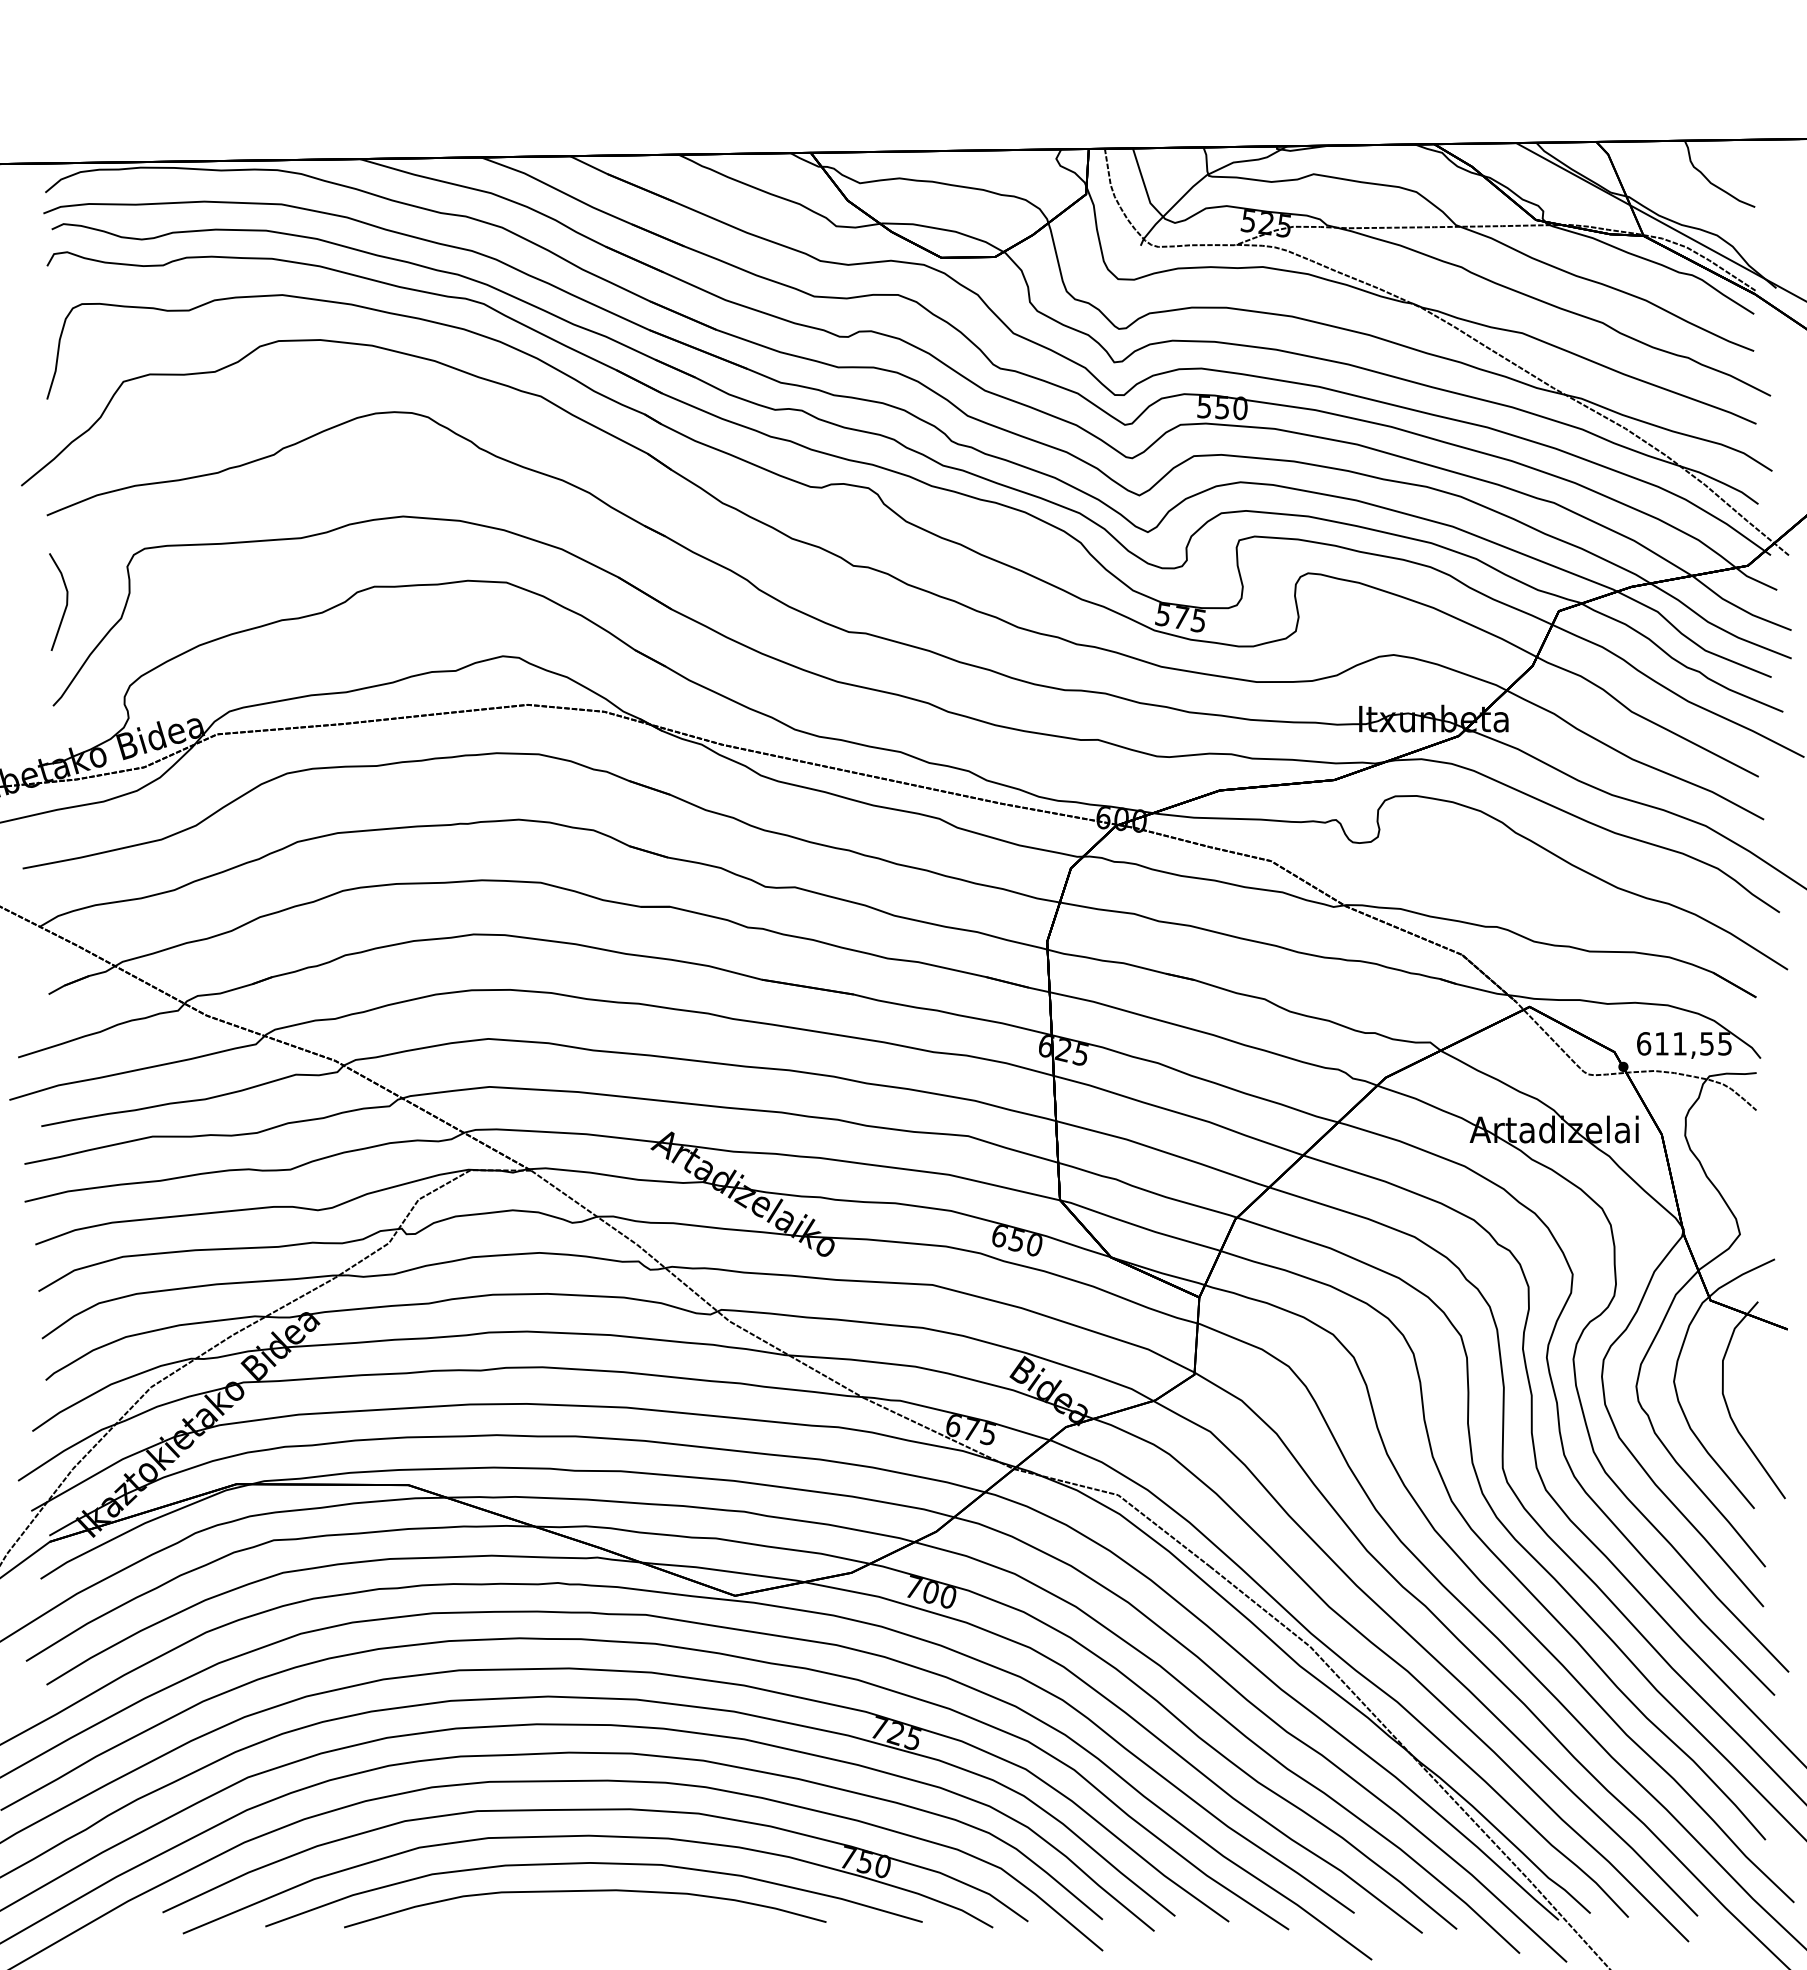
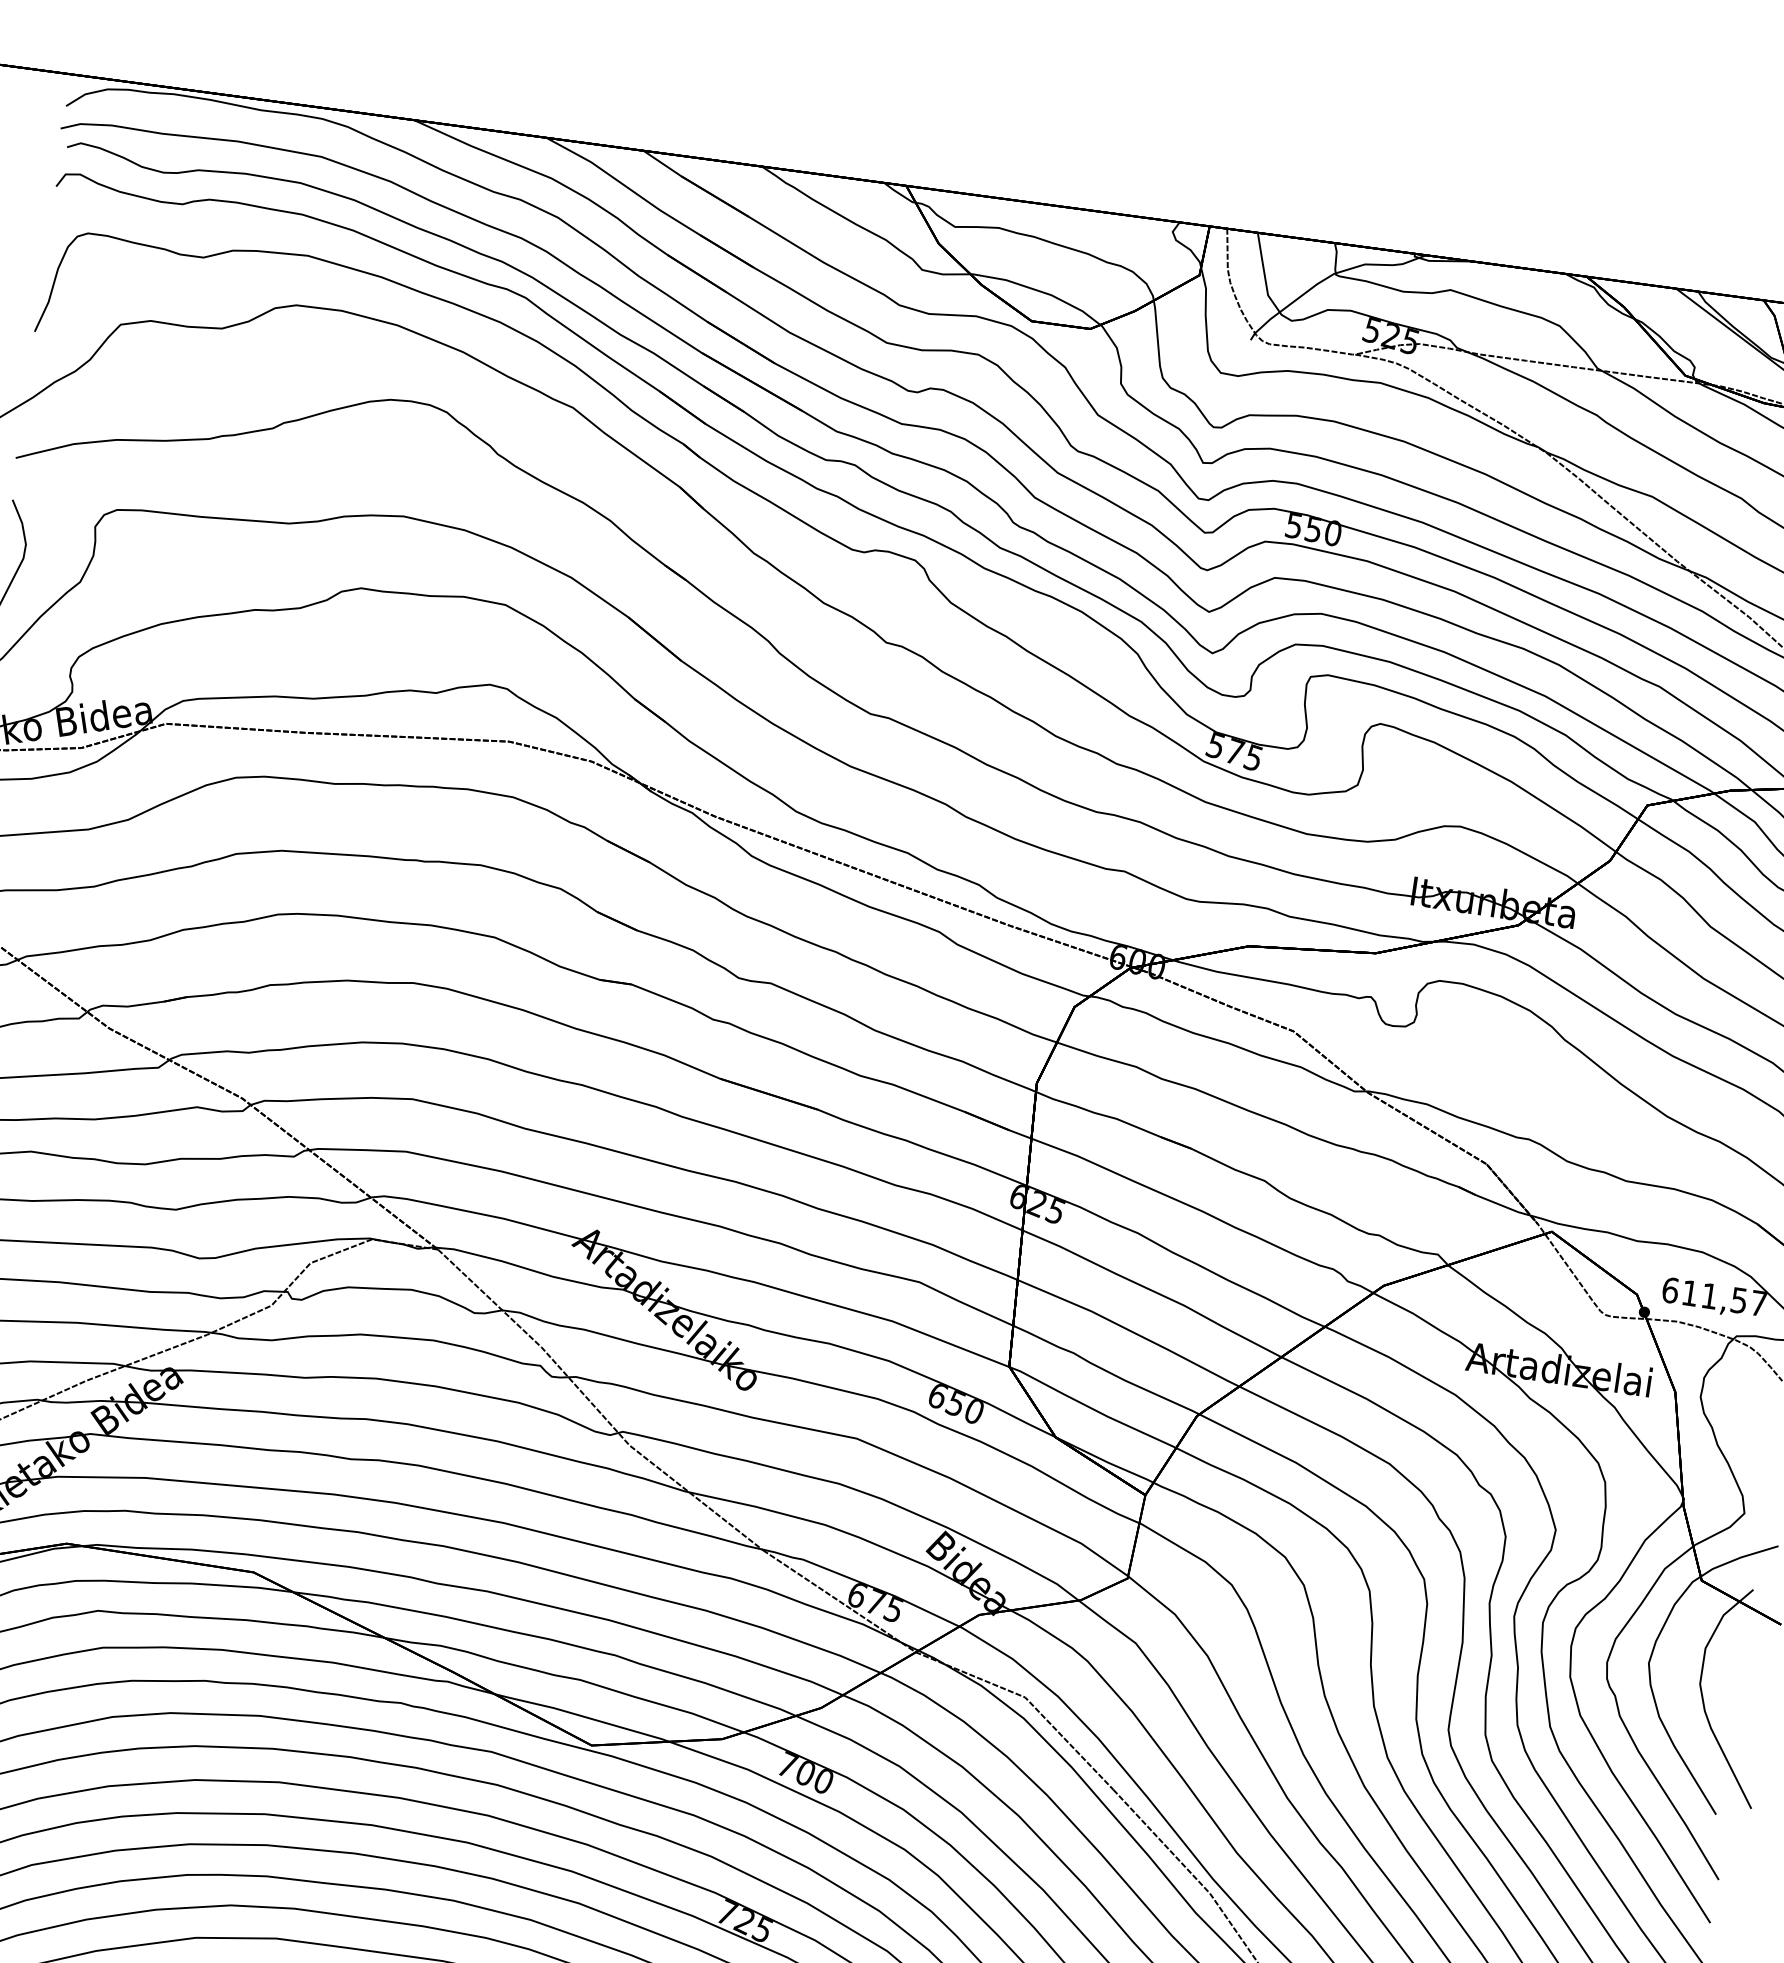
text: (1724, 1043) -> (1758, 1303), 611,55 -> 611,57

